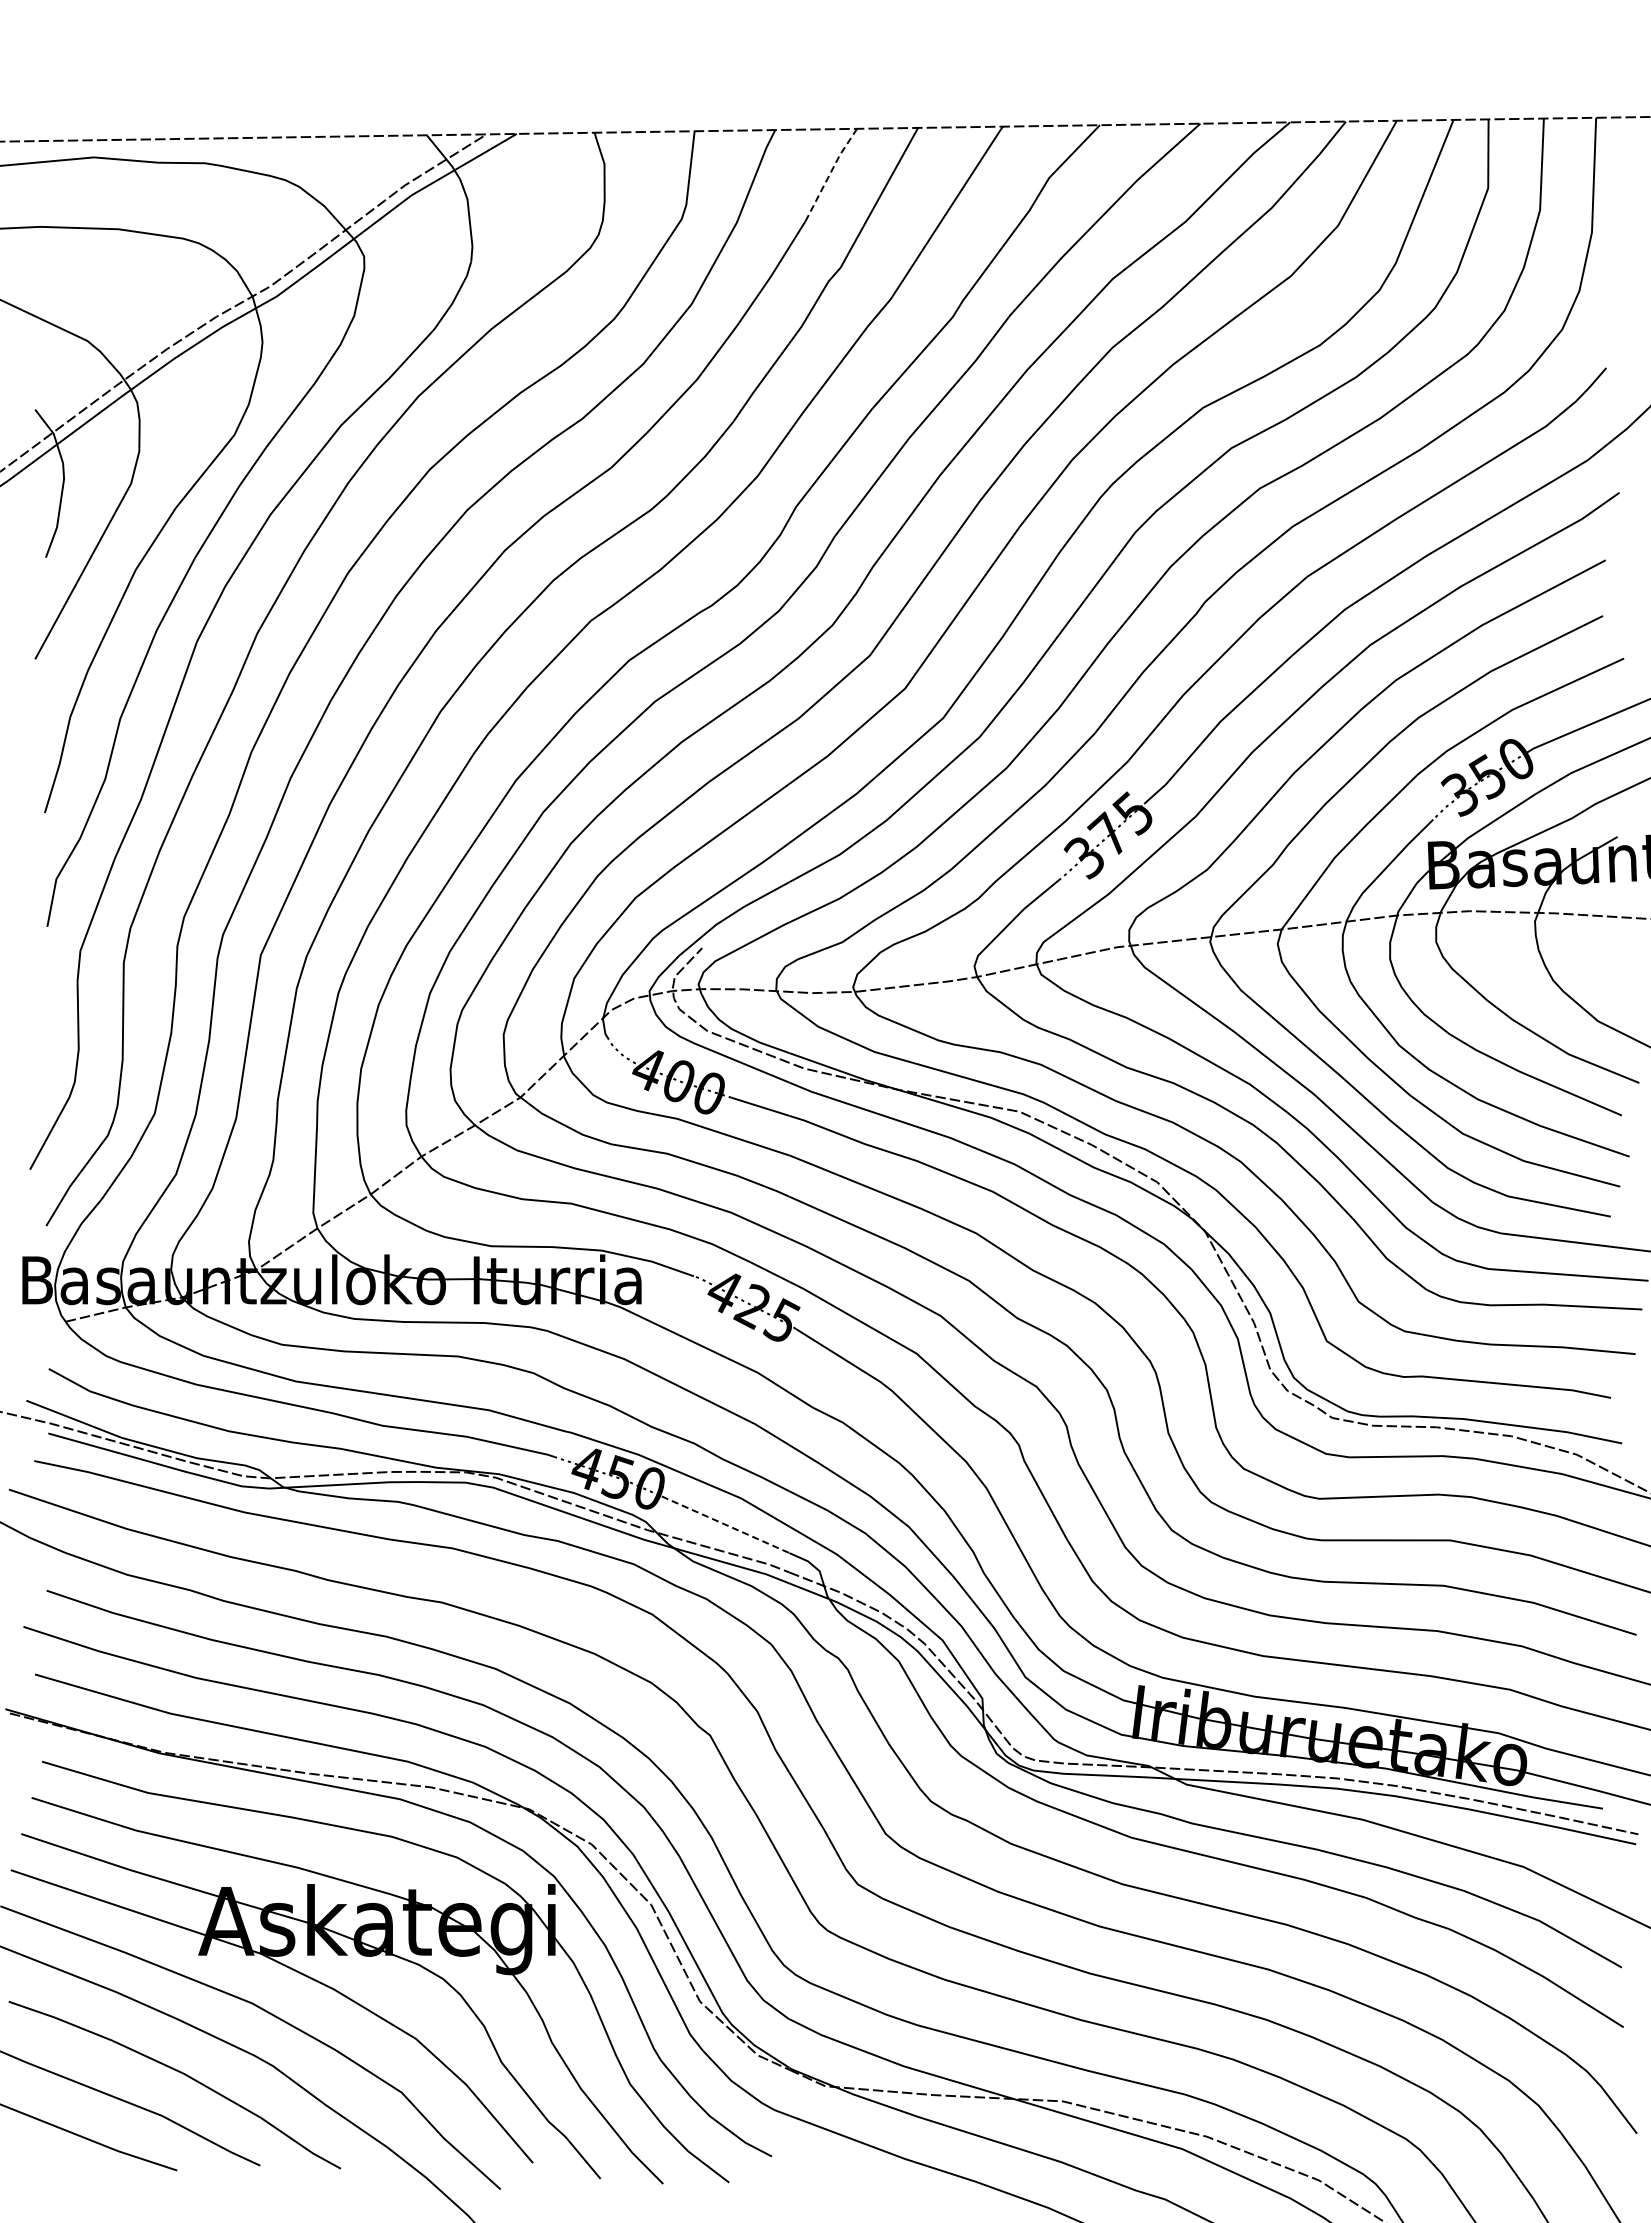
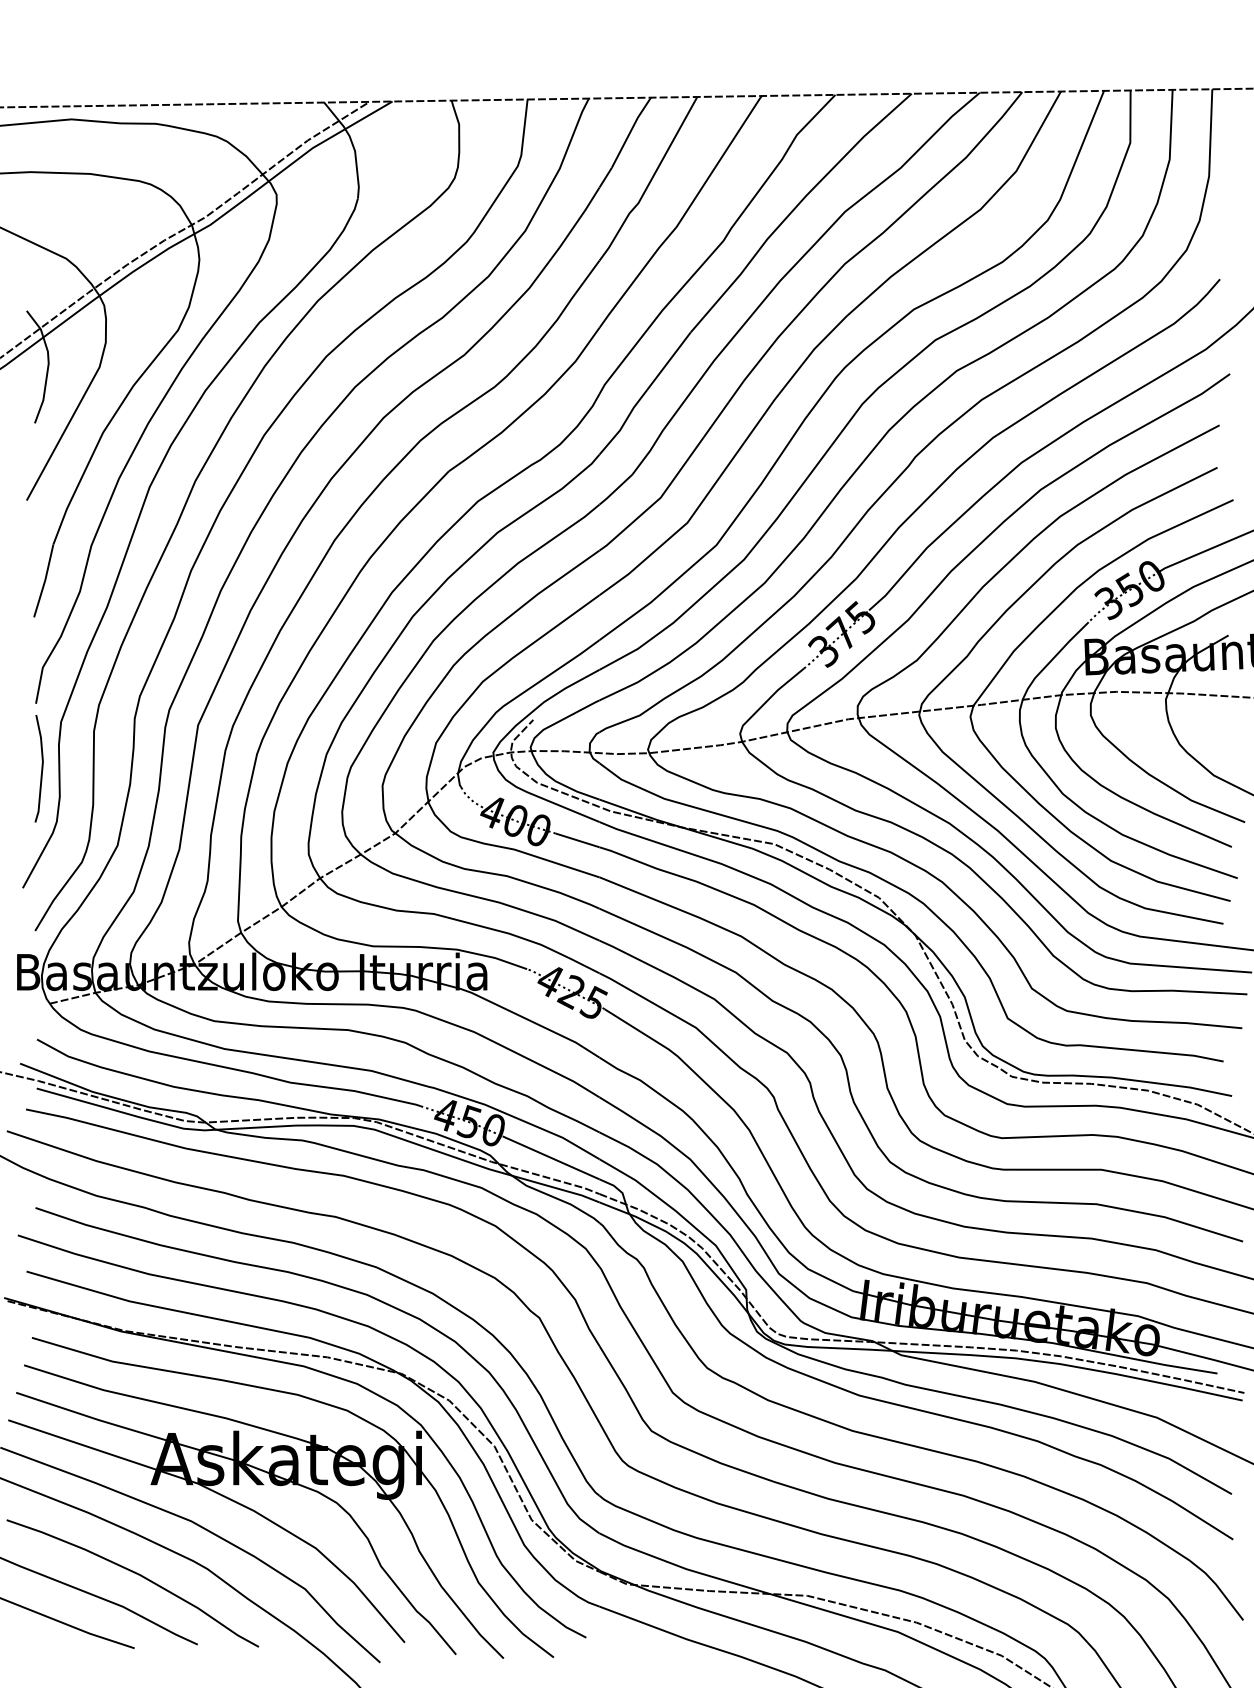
line: (830, 173) -> (630, 131), dashed -> solid
line: (54, 1012) -> (41, 768), added
line: (725, 1524) -> (551, 1157), dashed -> solid

